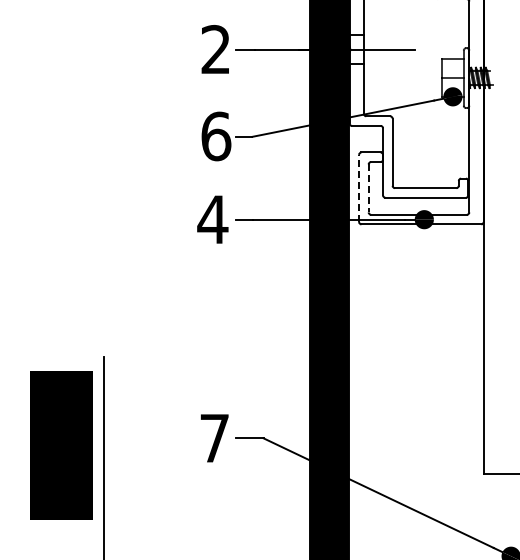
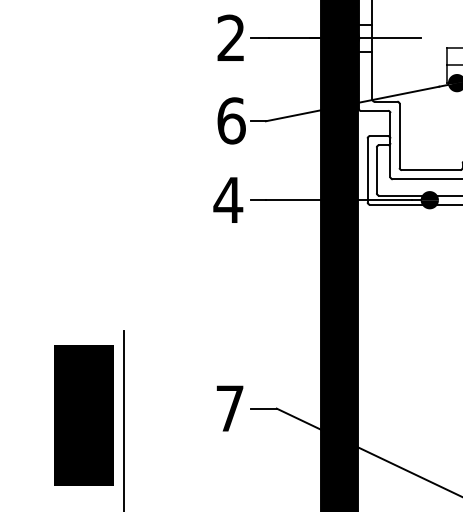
line: (359, 188) -> (368, 170), dashed -> solid
line: (368, 188) -> (376, 170), dashed -> solid

